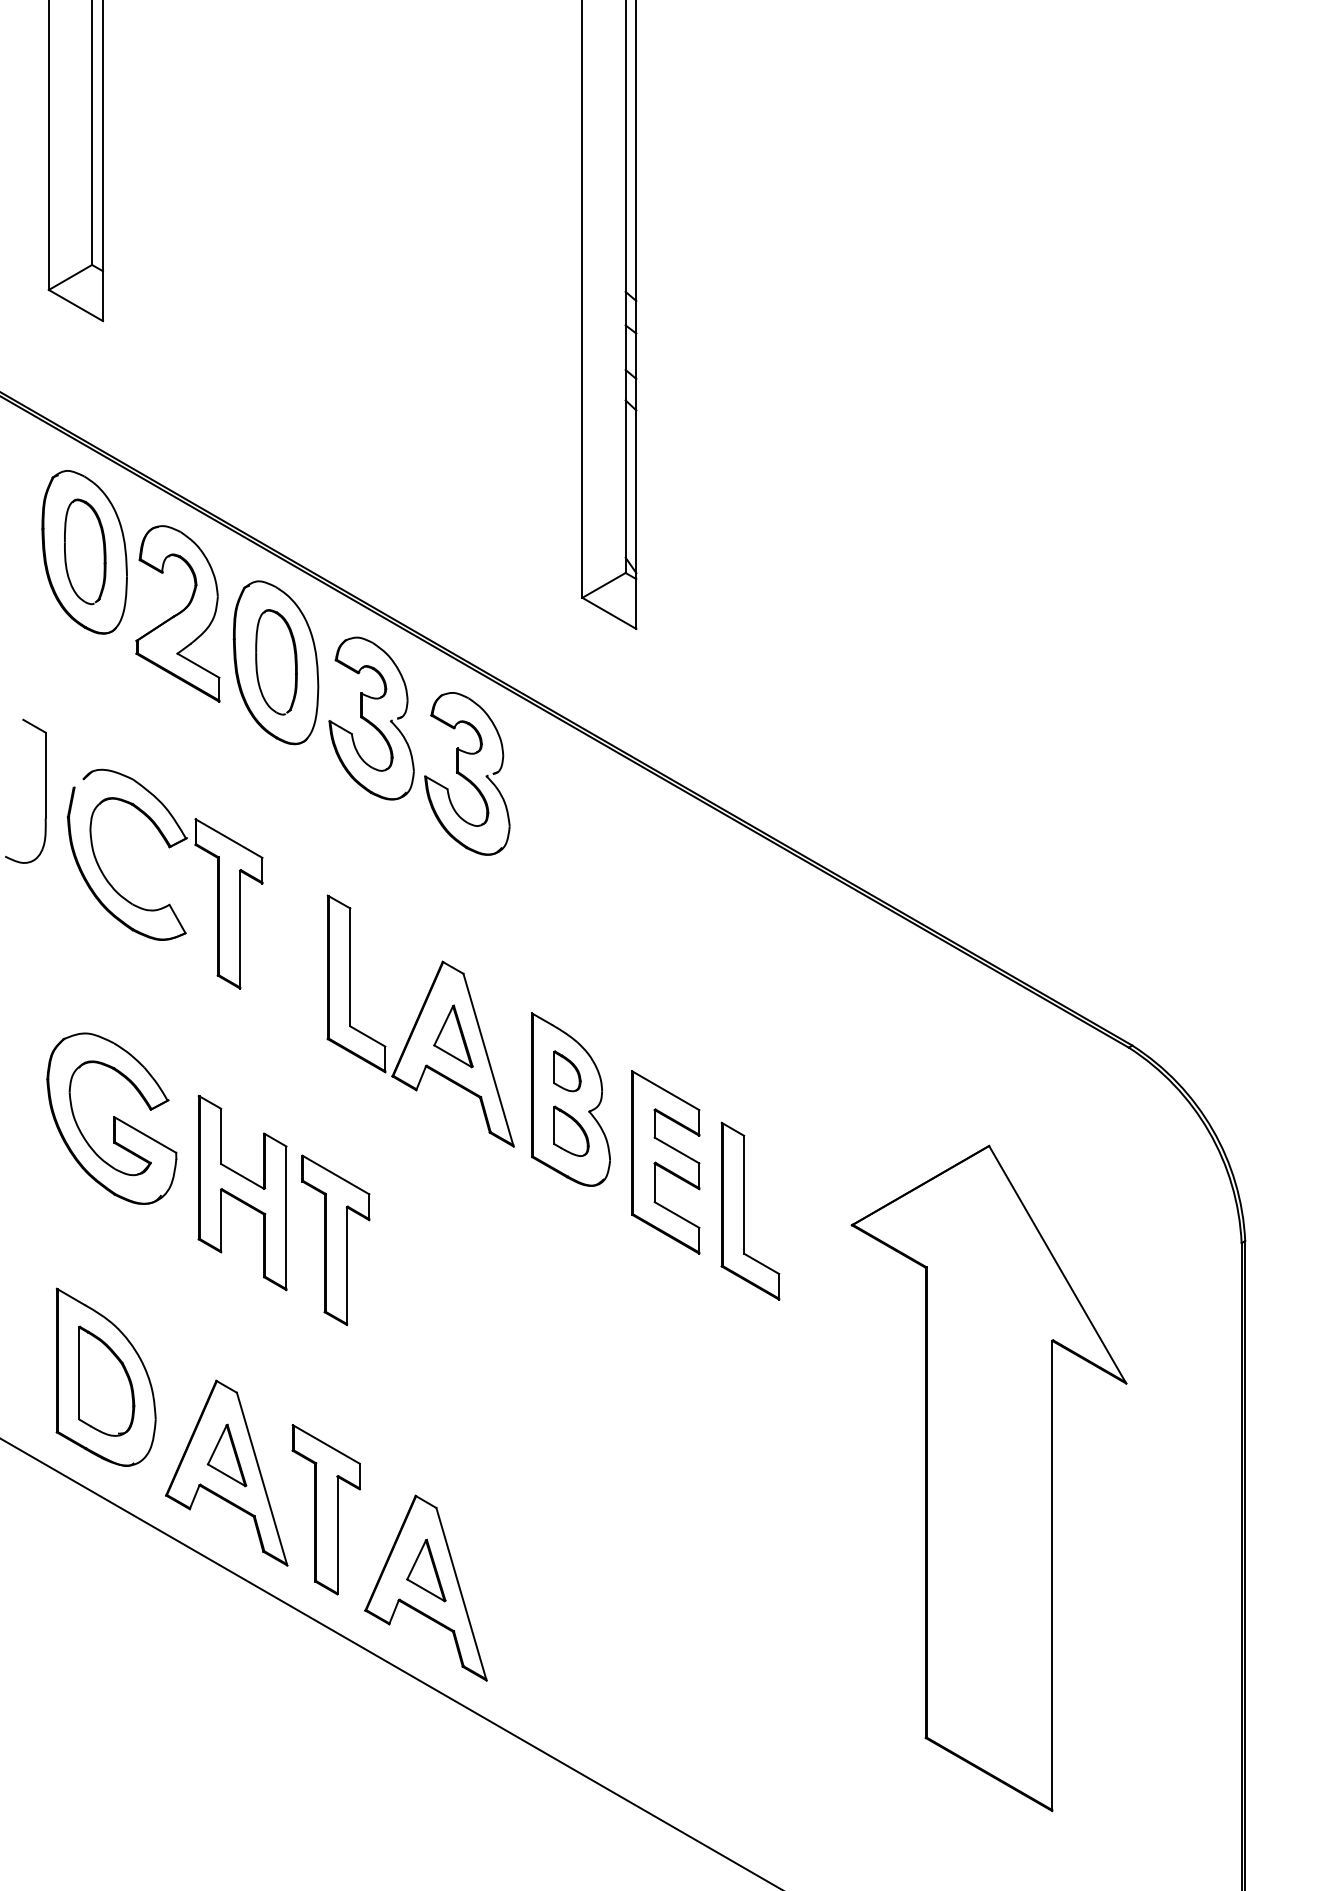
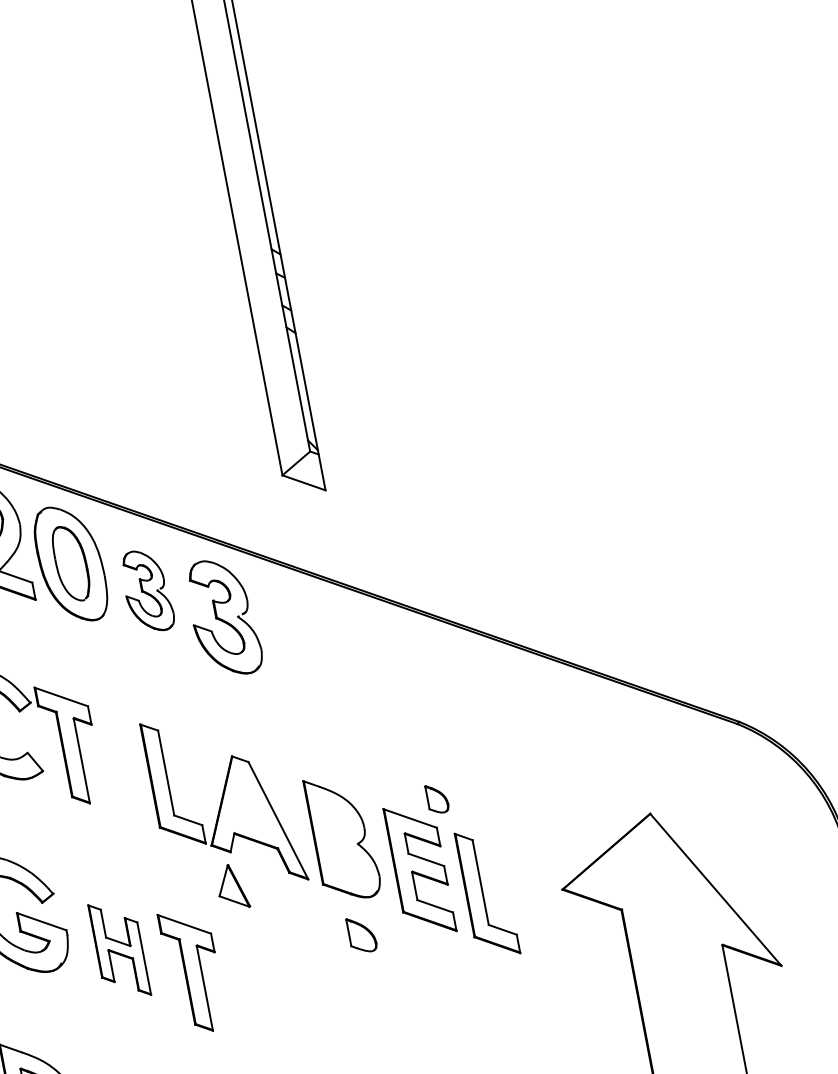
part: (371, 718) -> (147, 591), size x0.7
part: (453, 1036) -> (232, 887), moved
part: (567, 1071) -> (437, 798), moved
part: (571, 1130) -> (361, 934), moved
part: (242, 1192) -> (119, 949), size x0.7

